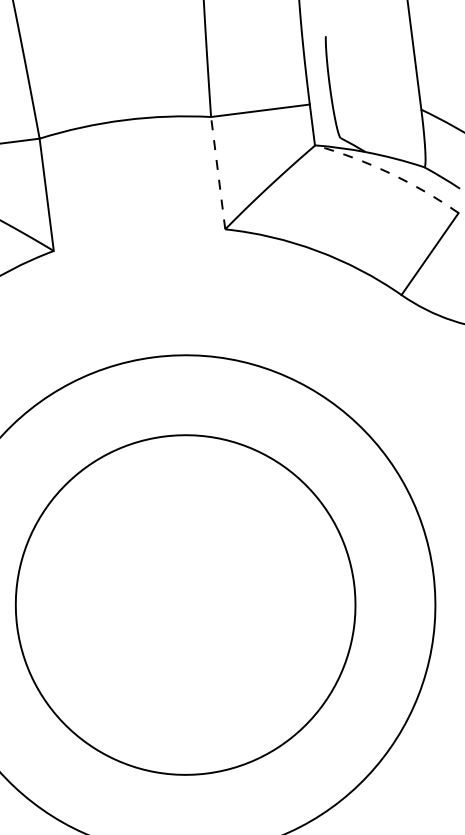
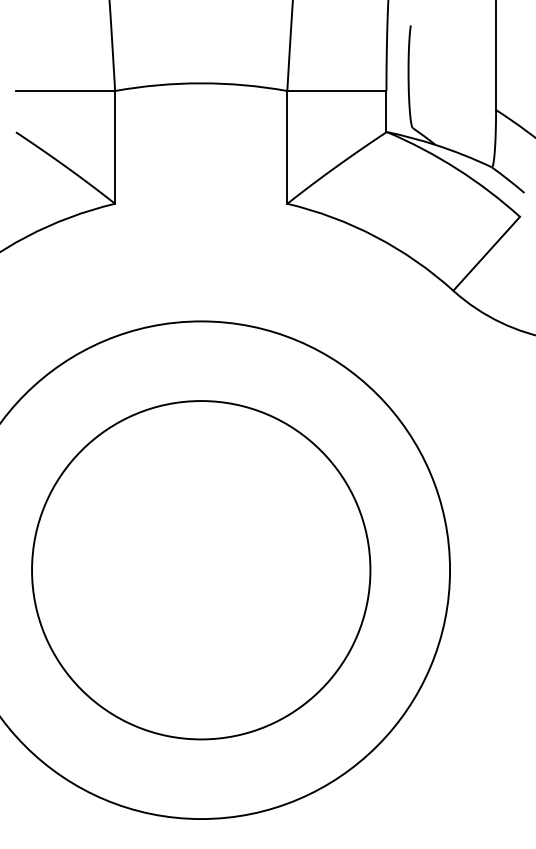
line: (218, 172) -> (287, 146), dashed -> solid
arc: (390, 172) -> (457, 168), dashed -> solid

